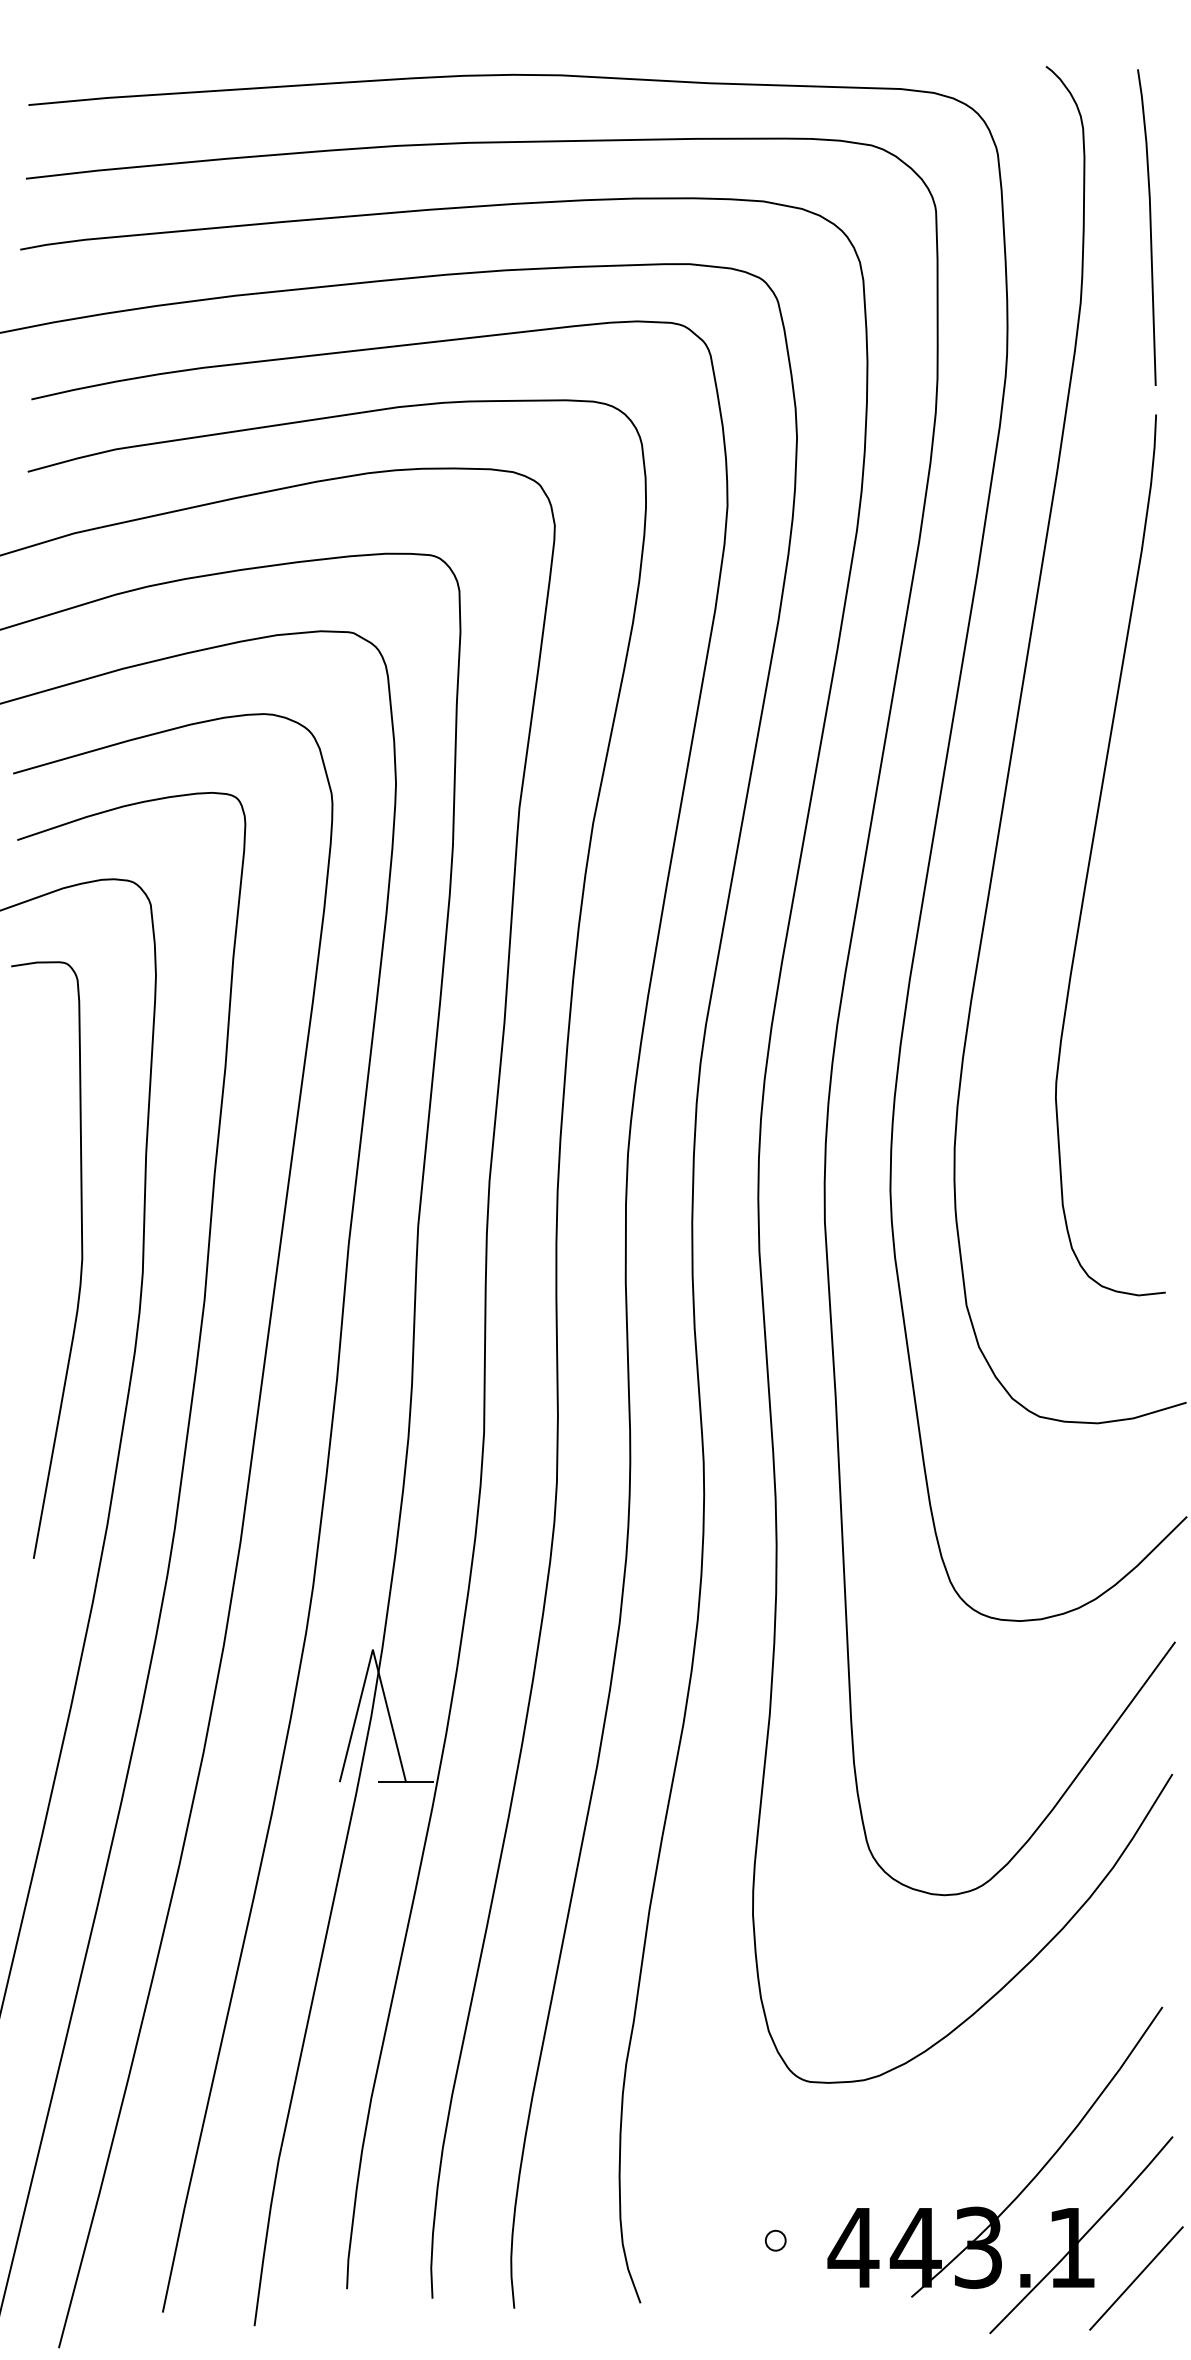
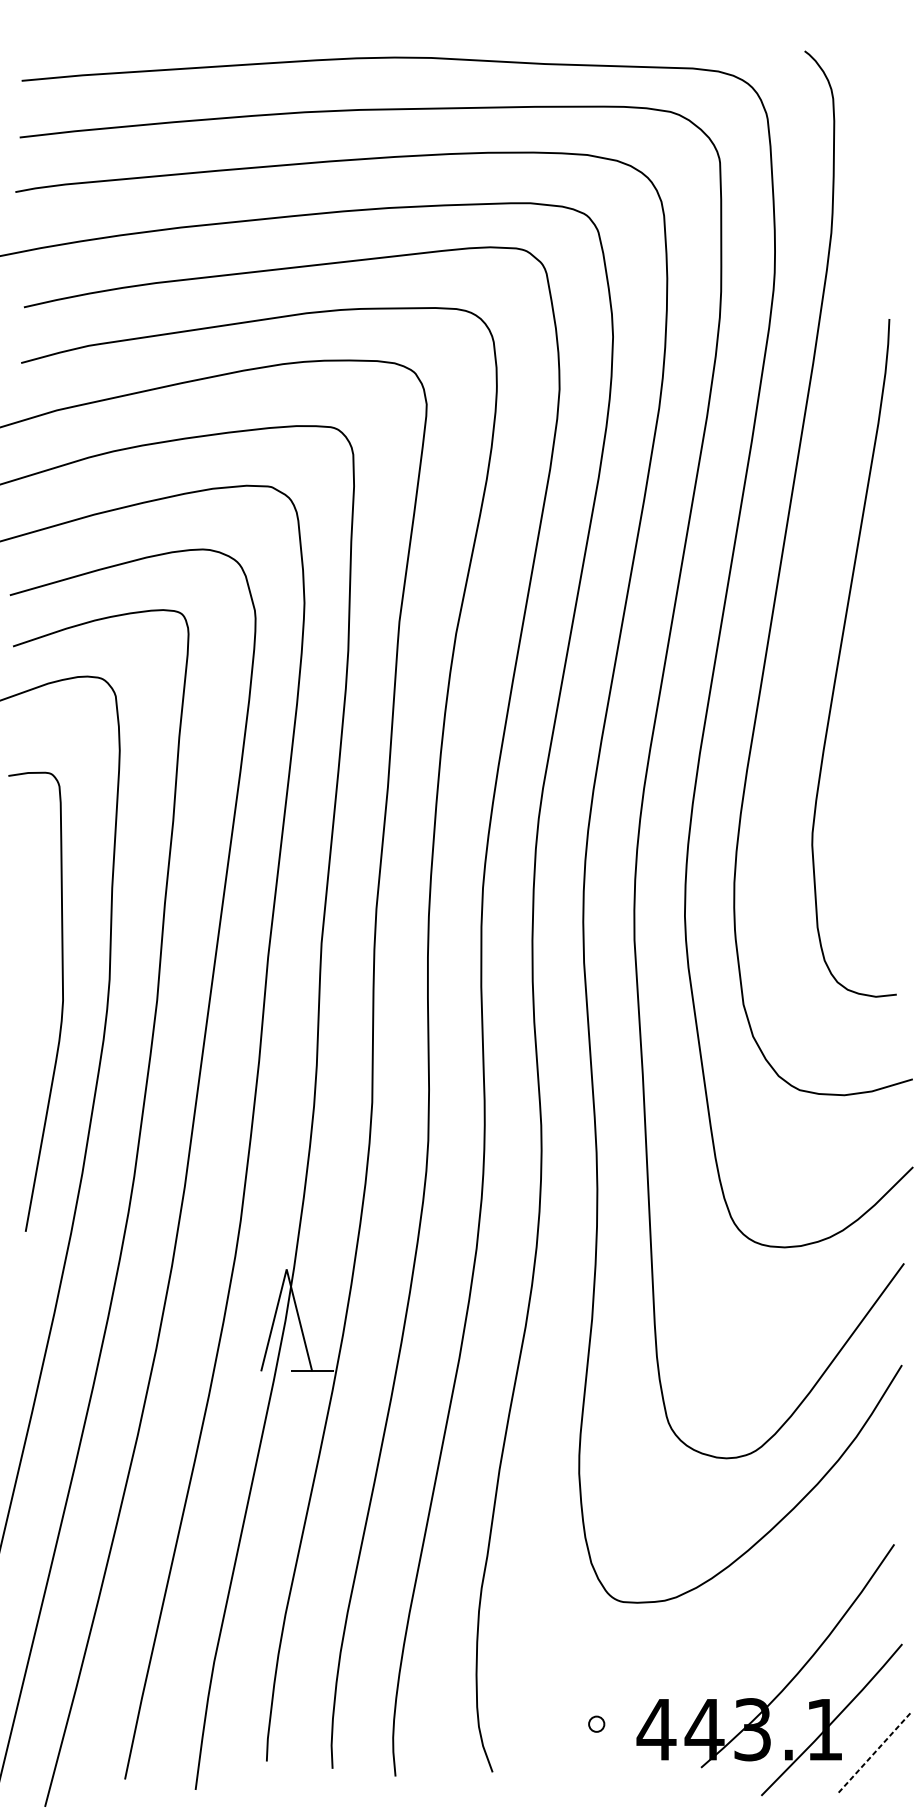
line: (1149, 227) -> (884, 175), removed
curve: (80, 1265) -> (61, 1006), moved
line: (1136, 2278) -> (874, 1753), solid -> dashed

